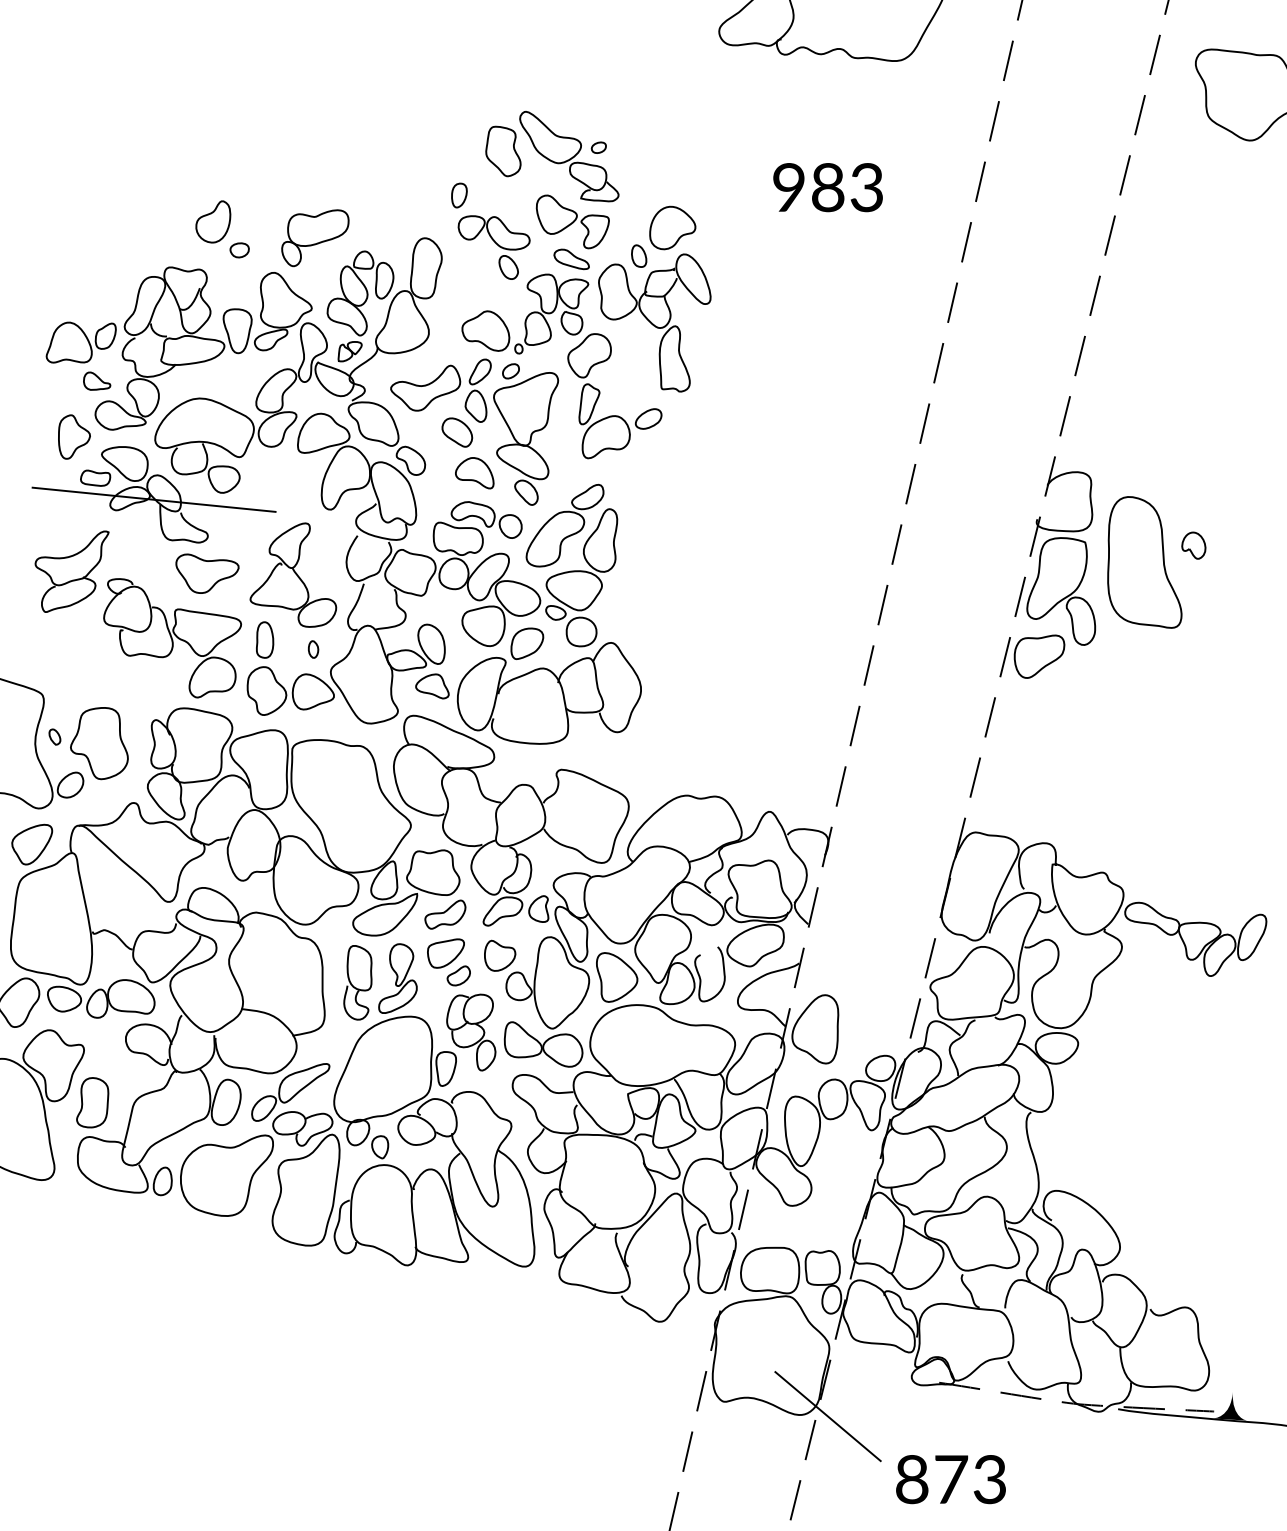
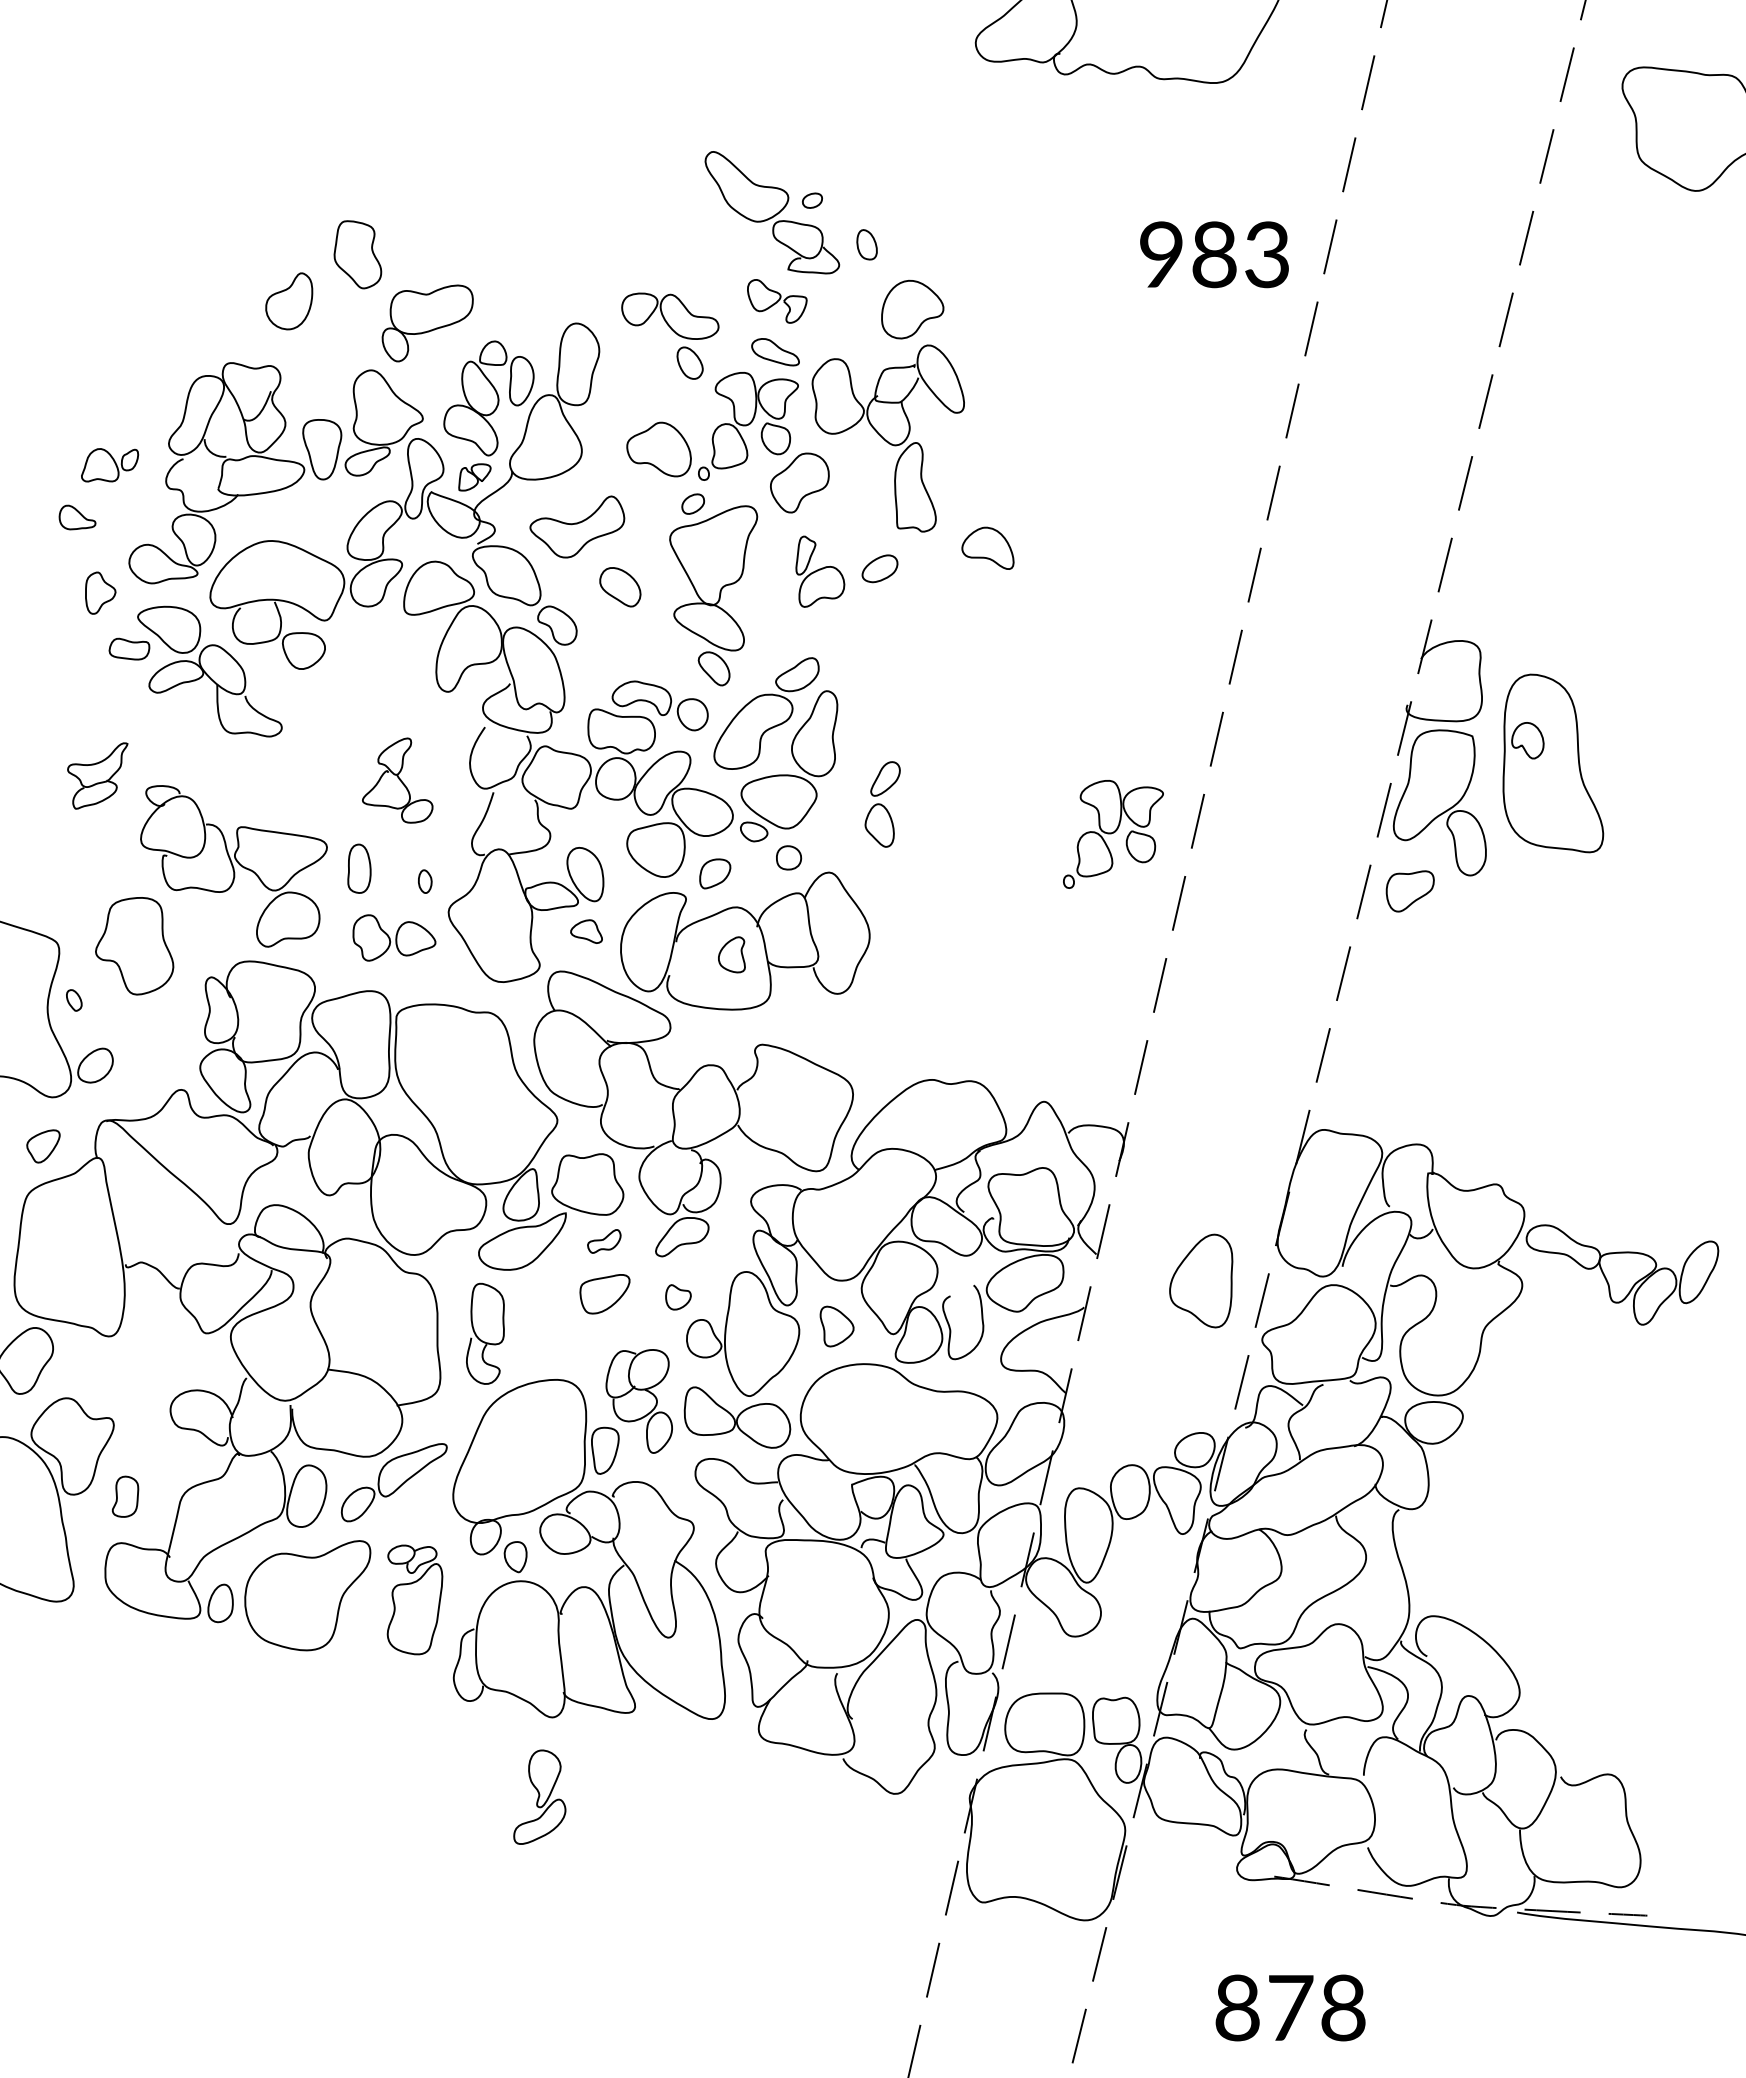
part: (503, 151) -> (357, 254), moved
text: (828, 187) -> (1214, 254), moved
part: (459, 195) -> (623, 265), removed
part: (573, 222) -> (777, 301), size x0.6
part: (239, 250) -> (324, 339), removed
part: (638, 255) -> (866, 244), moved
part: (80, 342) -> (109, 465), size x0.6
part: (97, 381) -> (77, 517), moved
part: (478, 390) -> (882, 804), moved
part: (604, 420) -> (820, 571), size x0.7
part: (74, 436) -> (100, 592), size x0.7
part: (474, 472) -> (987, 547), moved
line: (153, 499) -> (208, 678), removed
part: (1193, 545) -> (1527, 740), moved
part: (72, 571) -> (97, 775), size x0.6
part: (207, 573) -> (281, 778), removed
part: (293, 575) -> (397, 780), size x0.6
part: (820, 614) -> (1113, 834), added
part: (581, 631) -> (788, 857), size x0.6
part: (526, 643) -> (714, 873), size x0.7
part: (1038, 656) -> (1409, 891), size x0.7
part: (432, 686) -> (586, 931), size x0.7
part: (290, 690) -> (394, 937), size x0.7
part: (99, 743) -> (134, 946), moved
part: (32, 844) -> (43, 1146), size x0.6
part: (538, 908) -> (731, 954), moved
part: (445, 914) -> (604, 1241), size x0.6
part: (500, 955) -> (678, 1297), size x0.6
part: (458, 975) -> (622, 1324), removed
part: (616, 977) -> (836, 1326), size x0.6
part: (397, 978) -> (539, 1796), moved
part: (100, 998) -> (136, 1355), removed
part: (815, 1028) -> (1201, 1280), moved
part: (92, 1102) -> (125, 1496), size x0.6
part: (305, 1178) -> (414, 1599), size x0.6
fill: (1230, 1406) -> (1669, 1908), removed
line: (828, 1416) -> (1123, 1922), removed
text: (990, 1479) -> (1343, 2007), 873 -> 878

